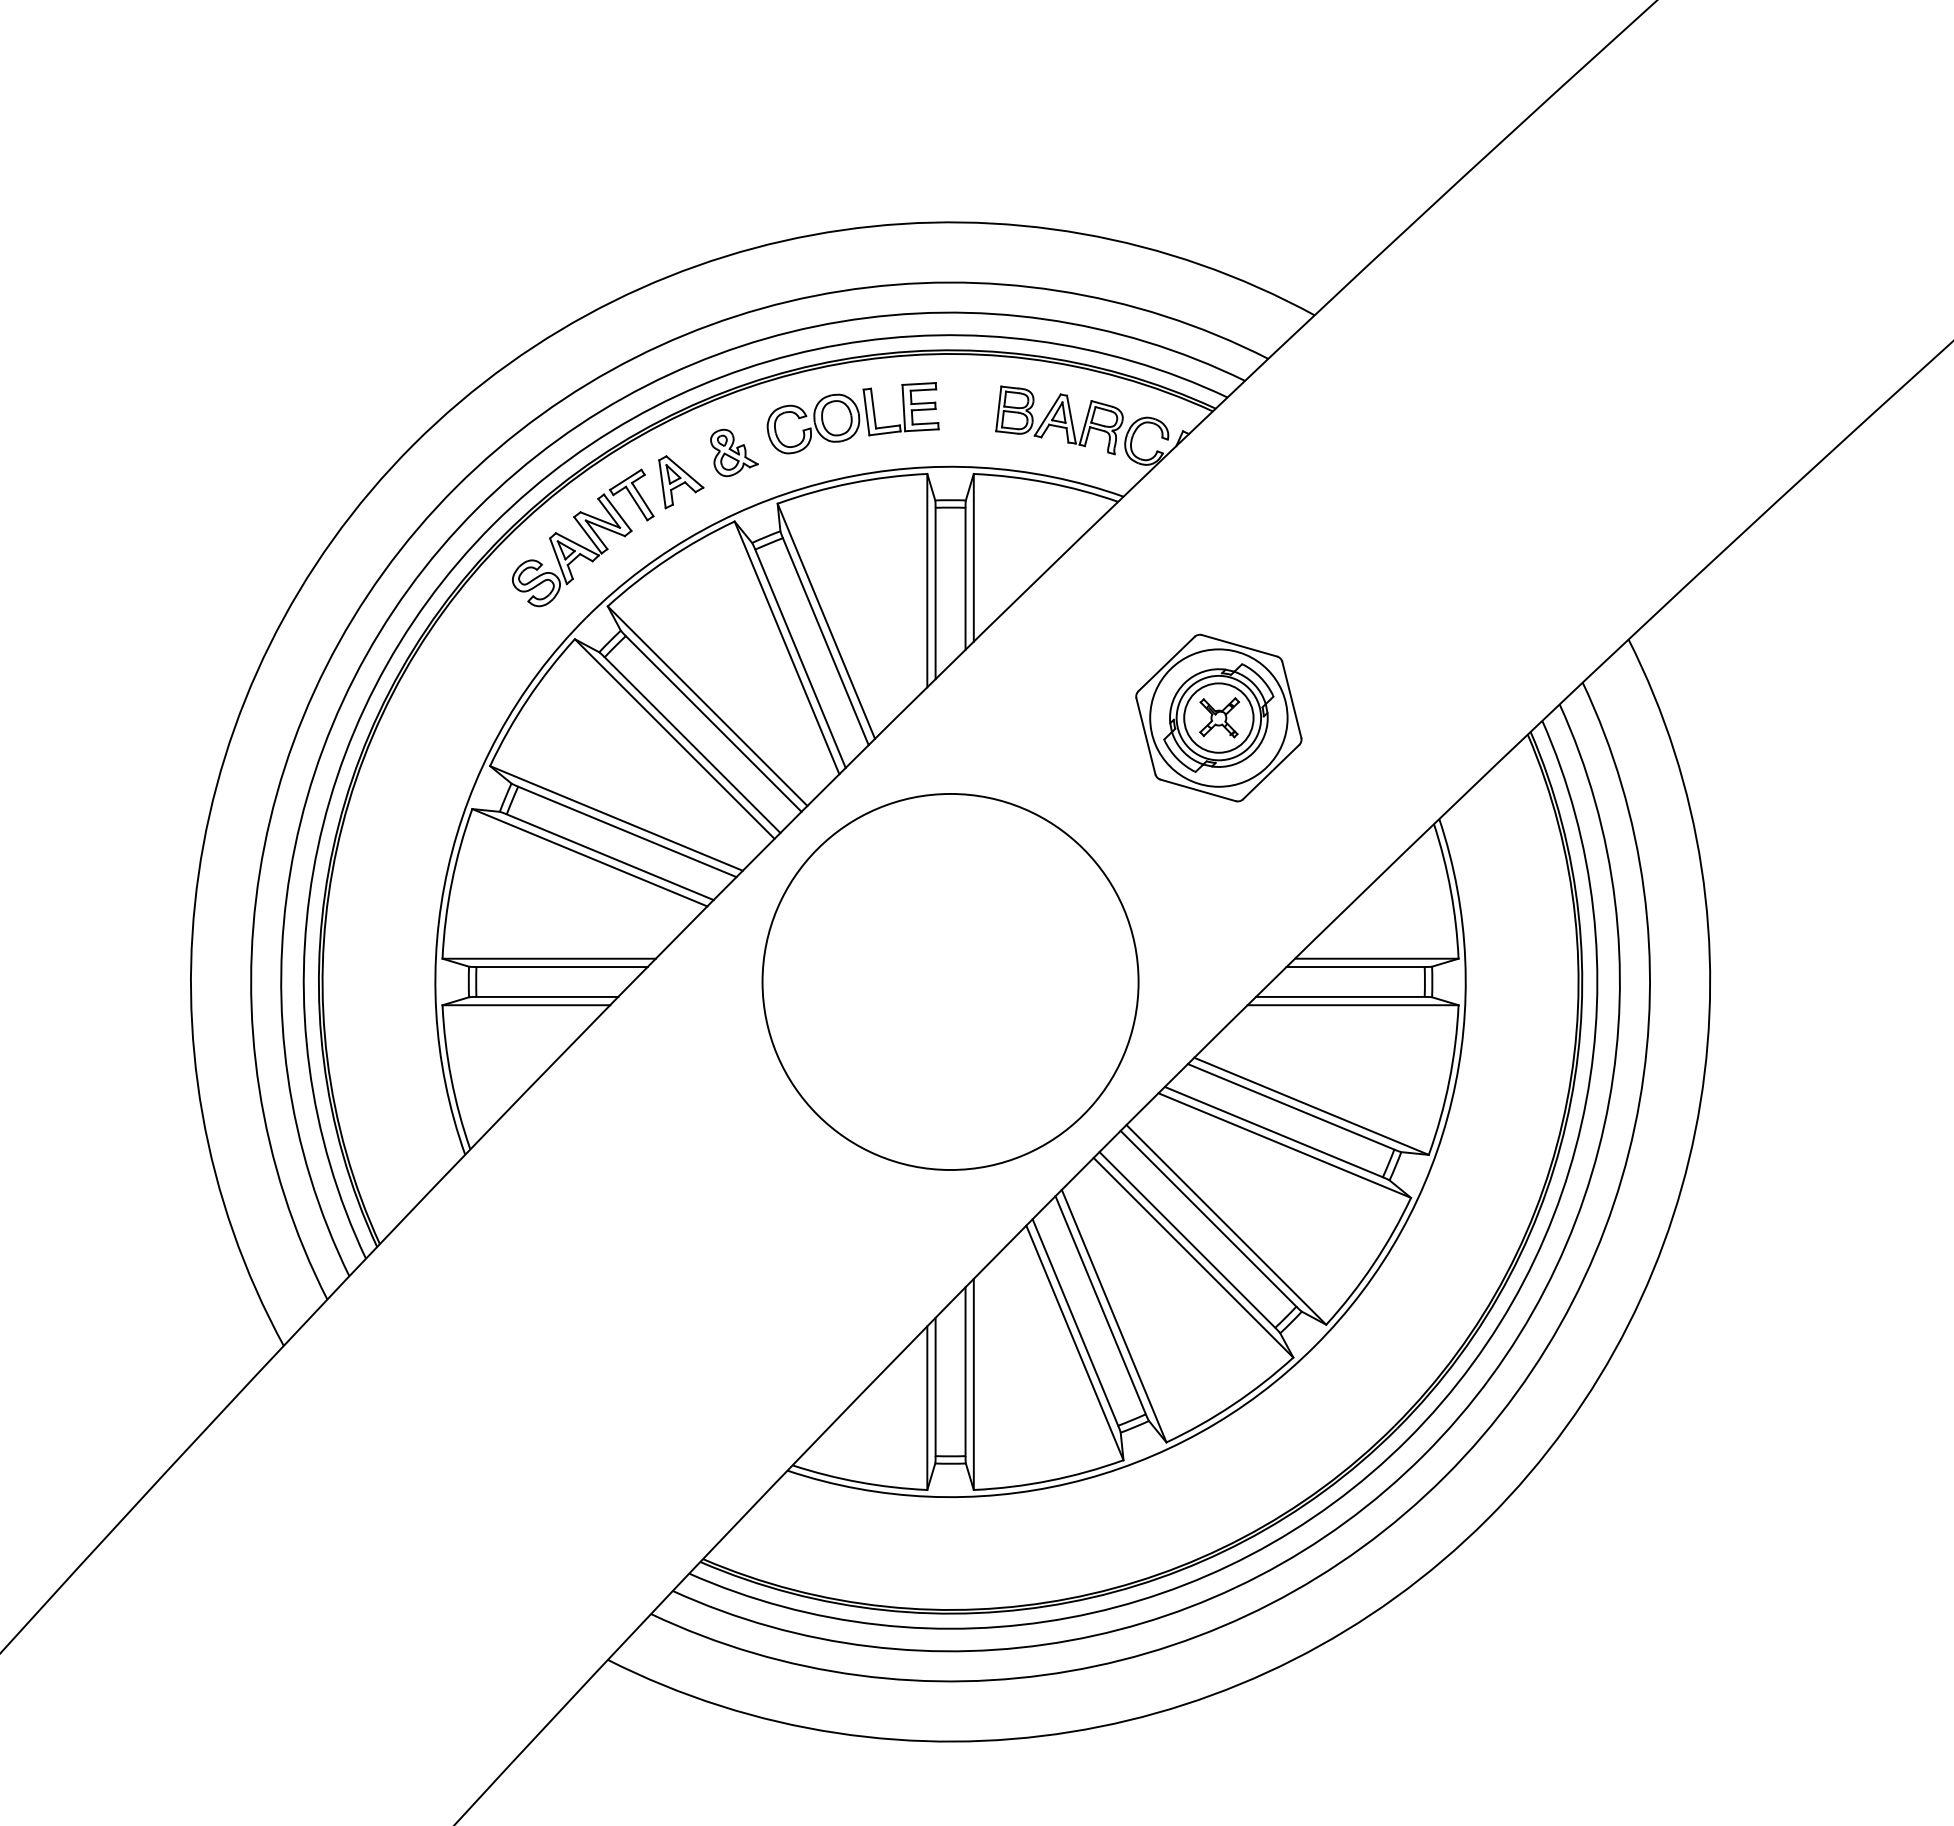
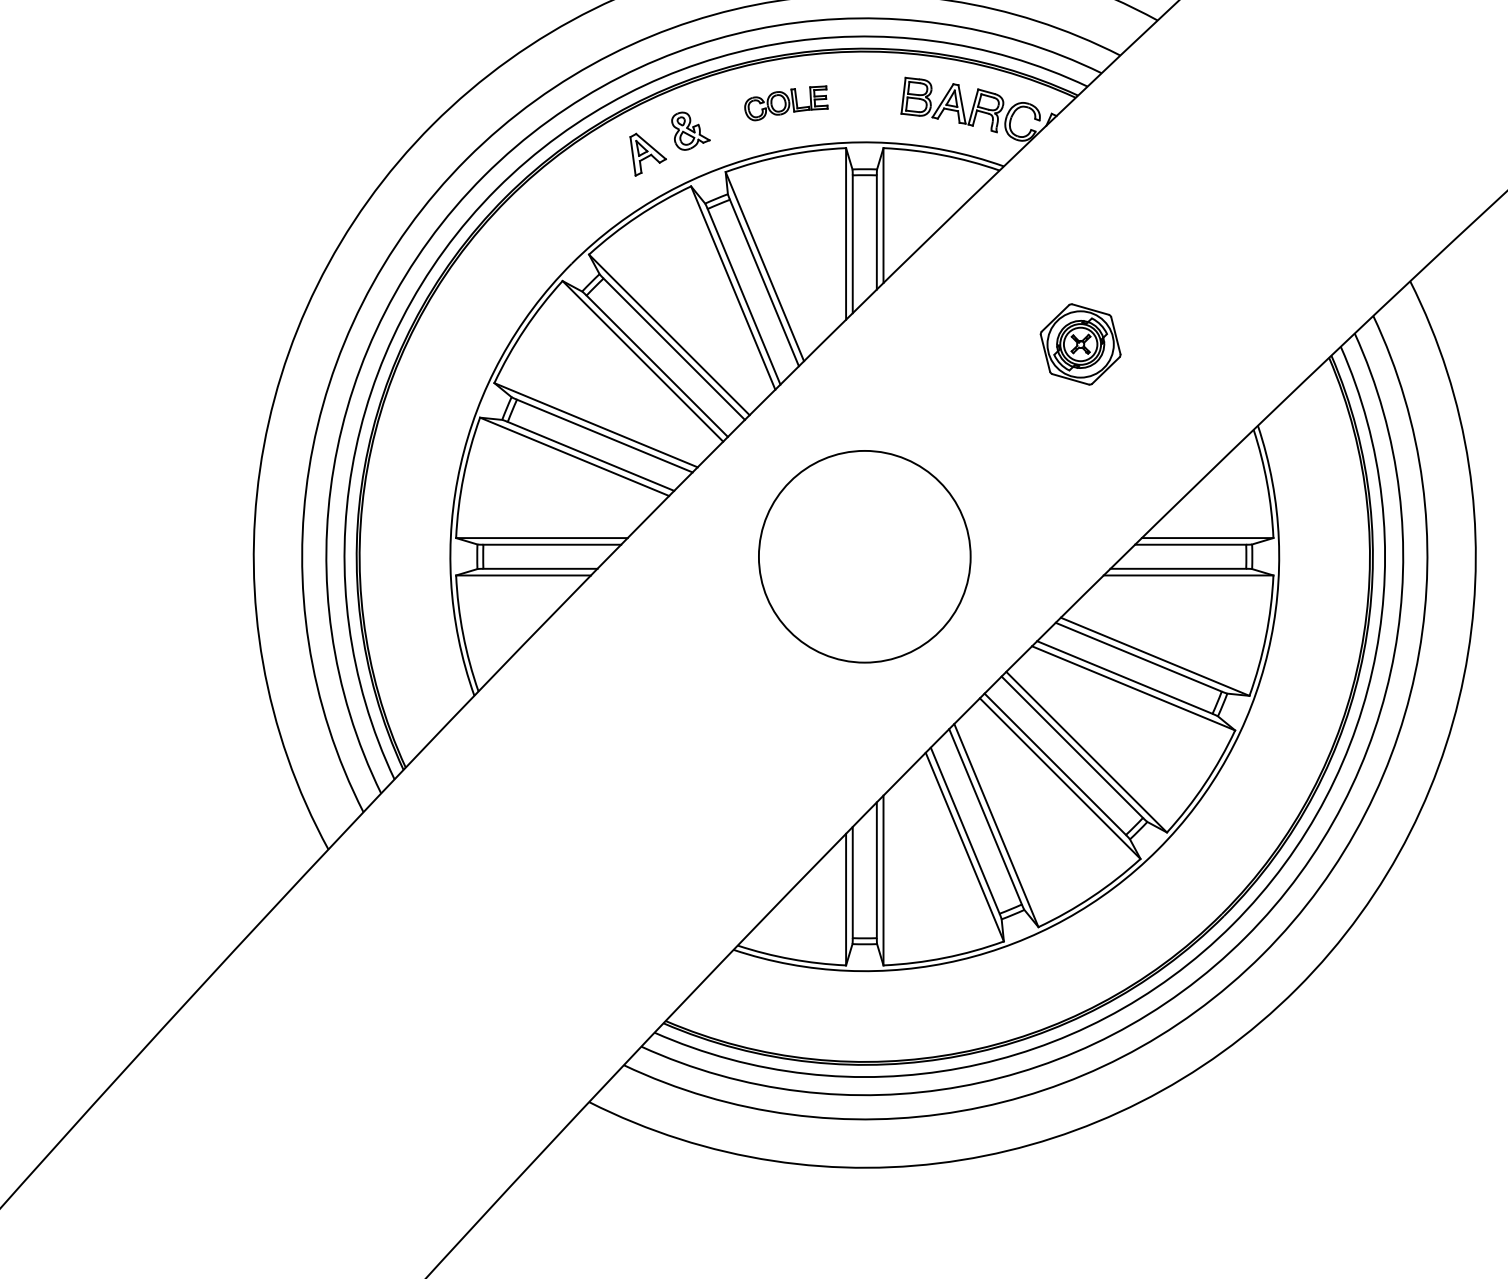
part: (852, 418) -> (785, 103), size x0.6
part: (583, 537) -> (569, 199), removed
part: (1218, 717) -> (1080, 344), size x0.6
circle: (950, 981) -> (864, 556), size x0.7

